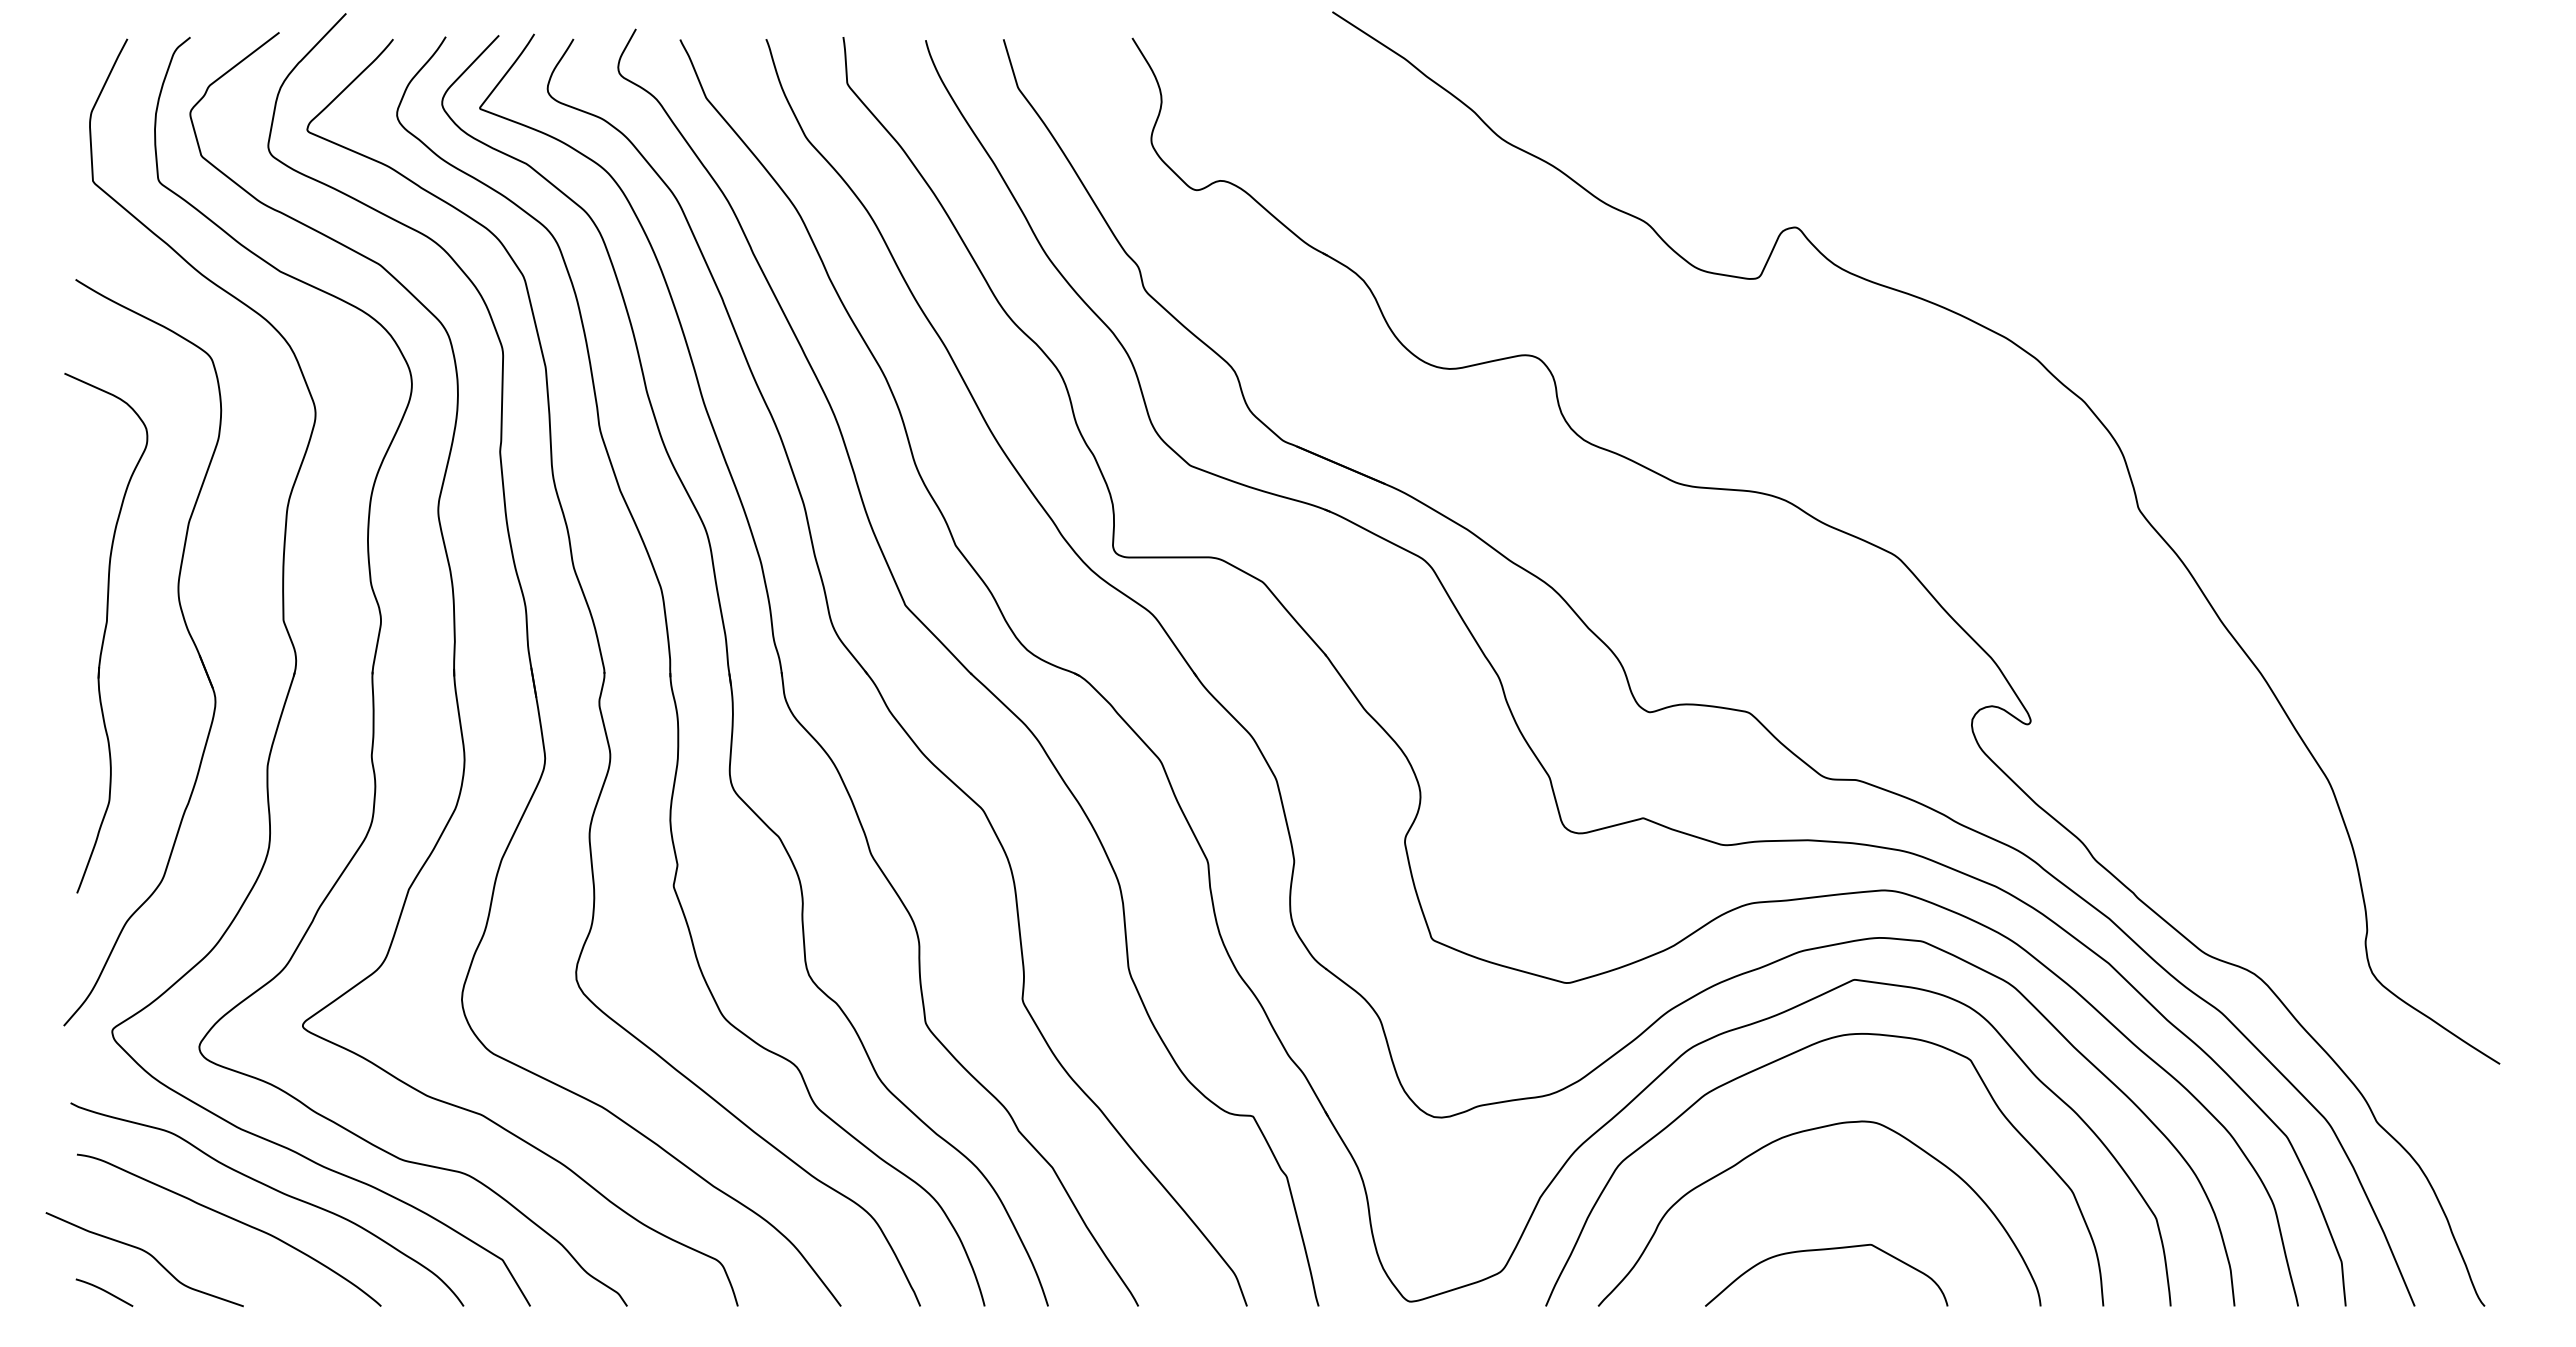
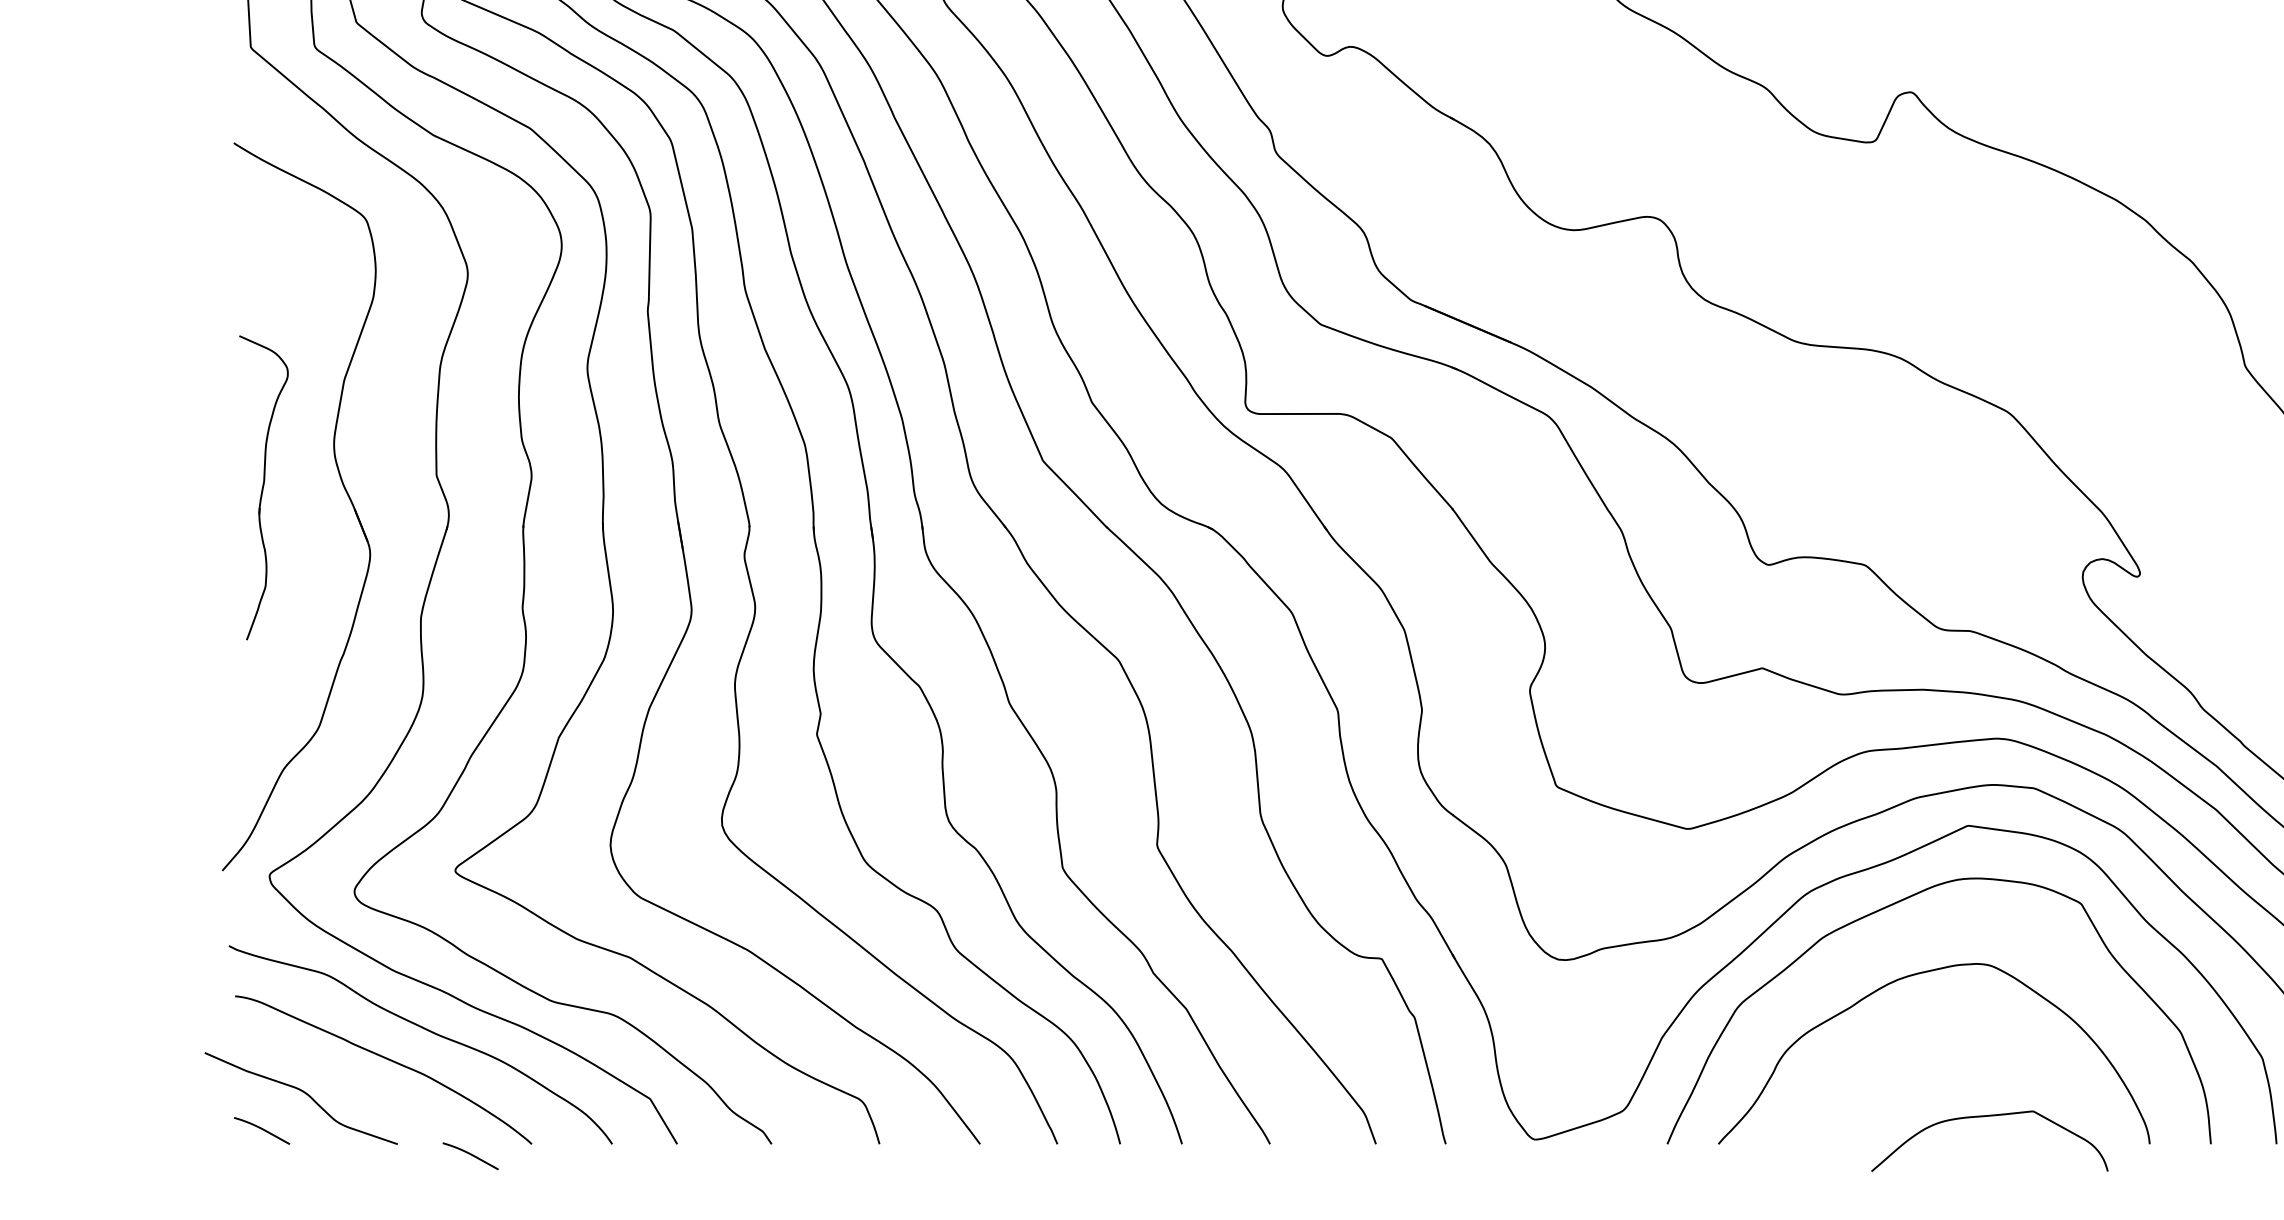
part: (106, 633) -> (263, 488), size x0.6
curve: (1826, 1250) -> (1989, 1117), moved
curve: (318, 1317) -> (470, 1155), added

